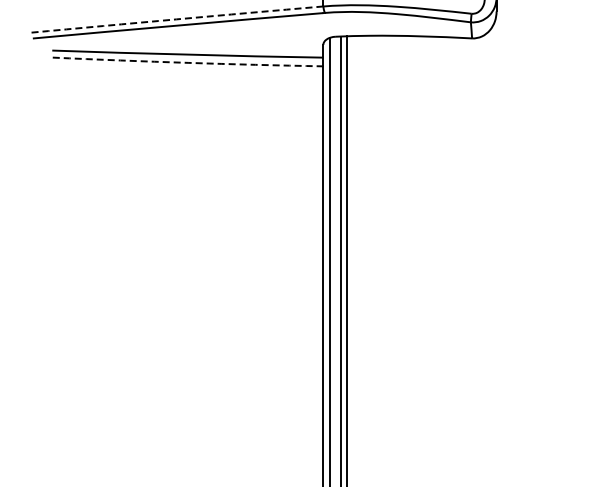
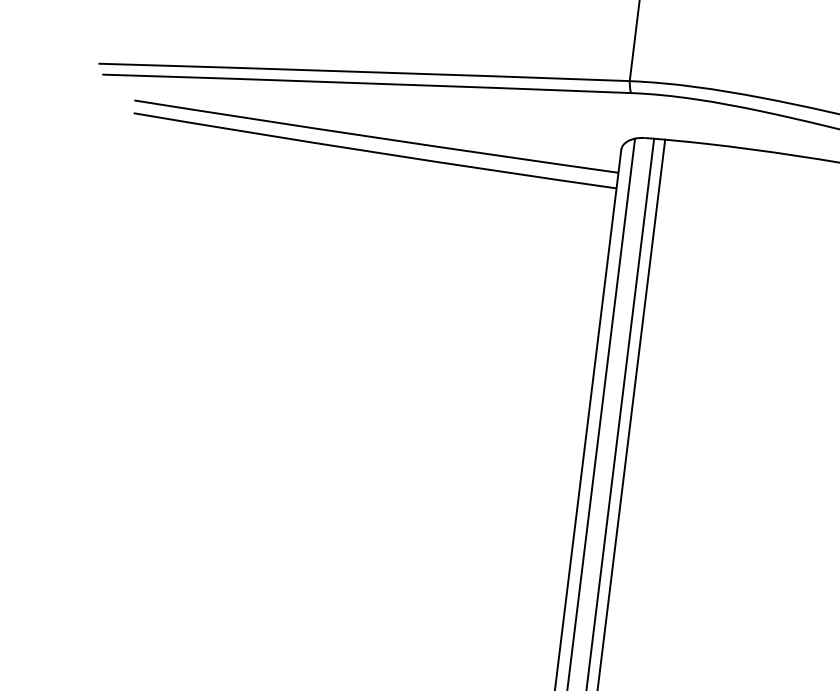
arc: (176, 19) -> (363, 72), dashed -> solid
arc: (188, 62) -> (375, 151), dashed -> solid

